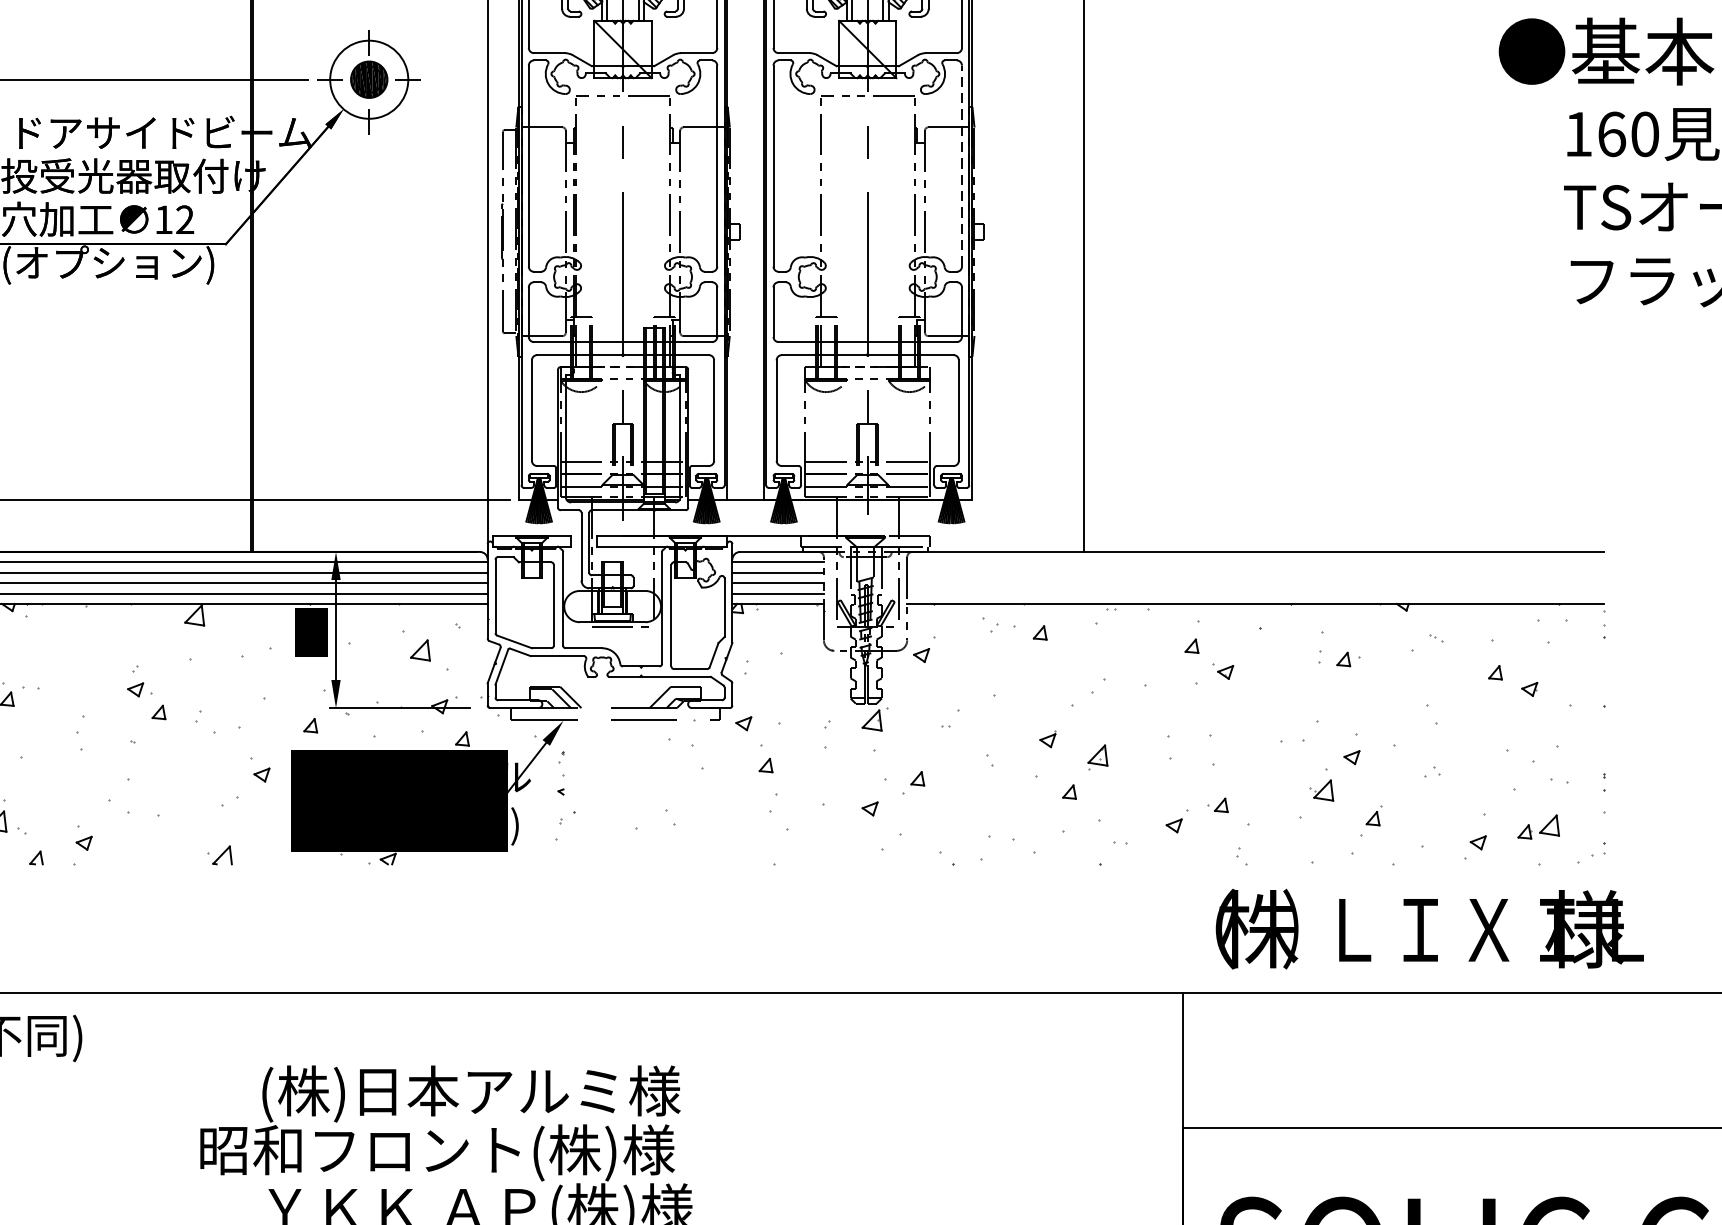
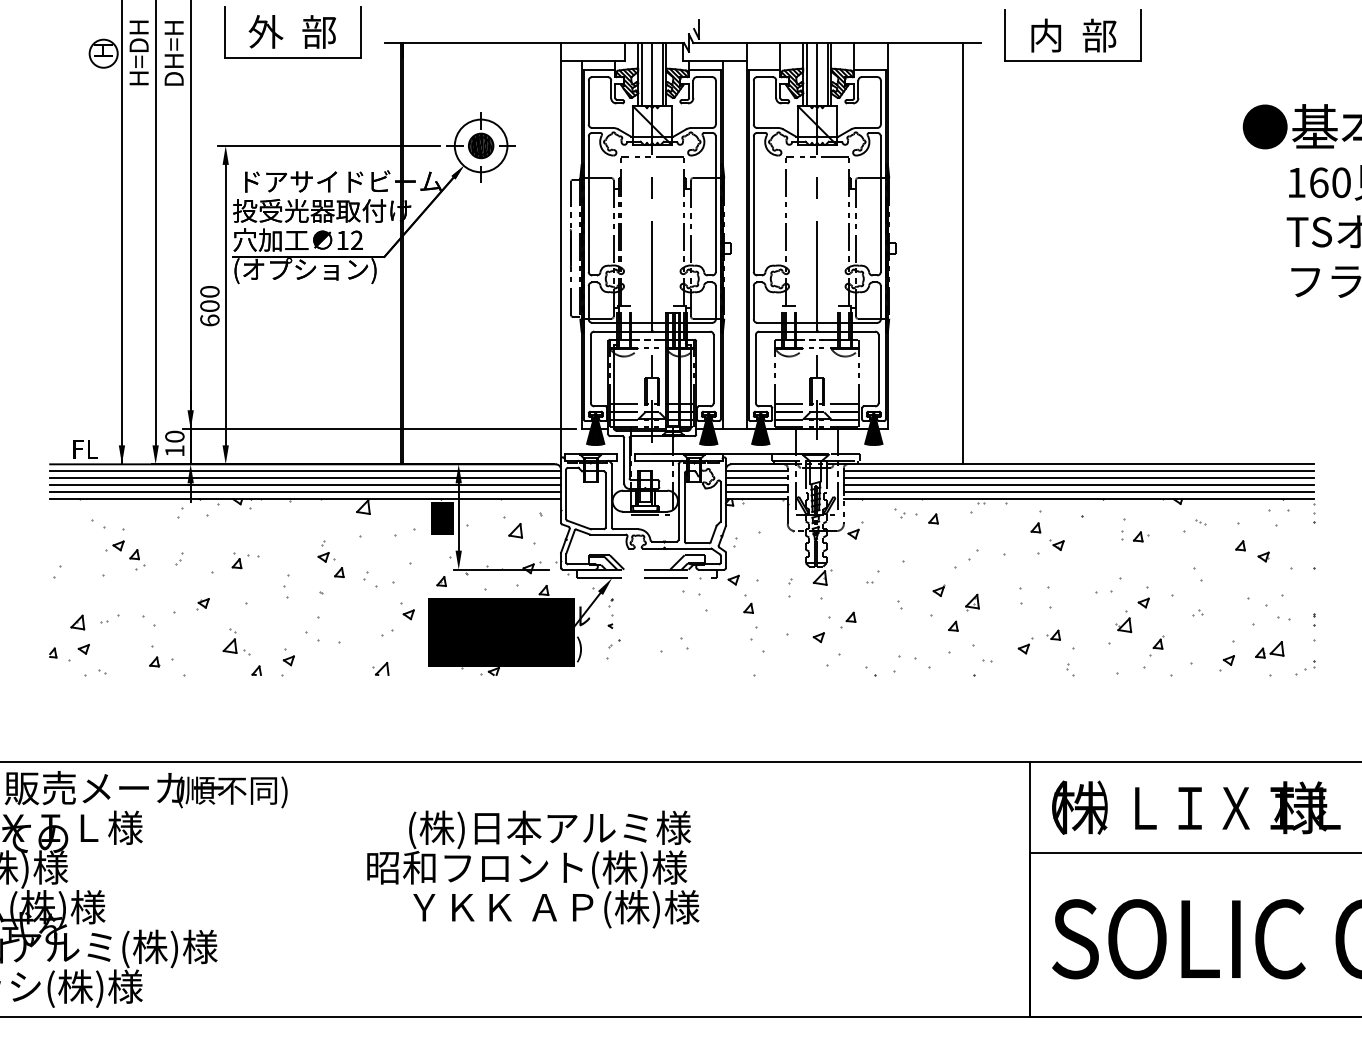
line: (961, 166) -> (880, 204), dashed -> solid
line: (1255, 562) -> (1078, 471), added
line: (1255, 572) -> (1078, 478), added
line: (1255, 583) -> (1078, 485), added
line: (1255, 593) -> (1078, 492), added
text: (1430, 928) -> (1196, 807), moved

